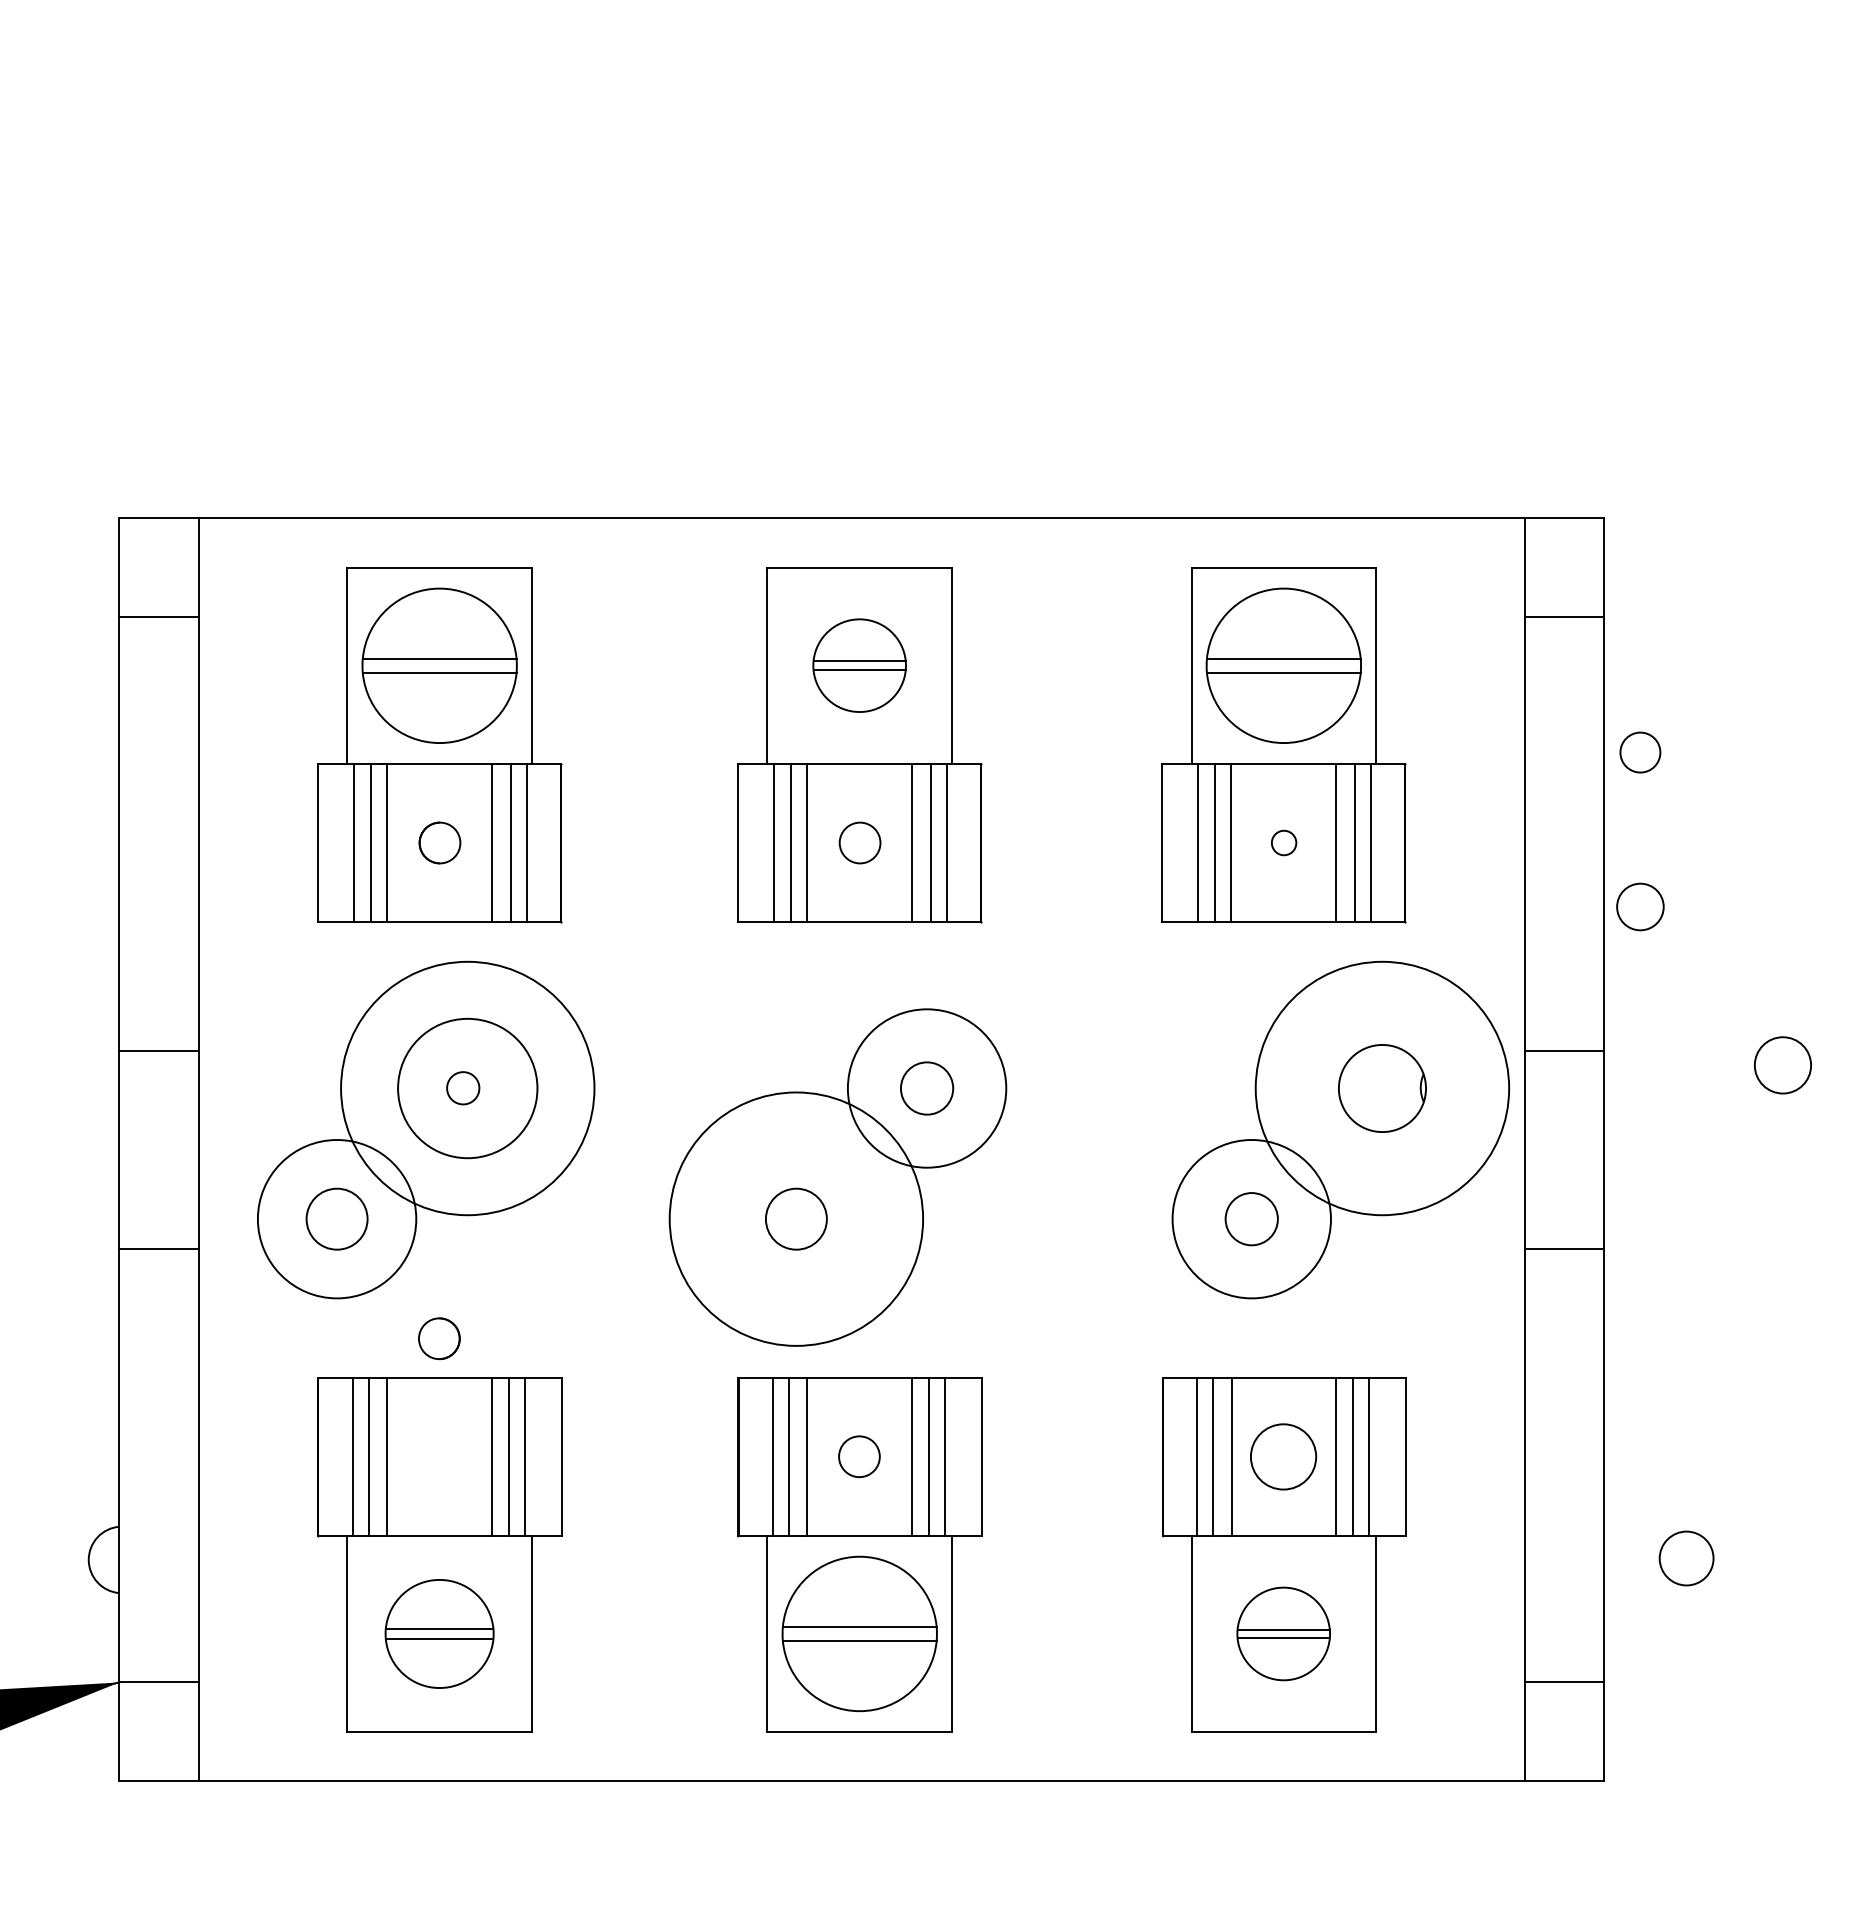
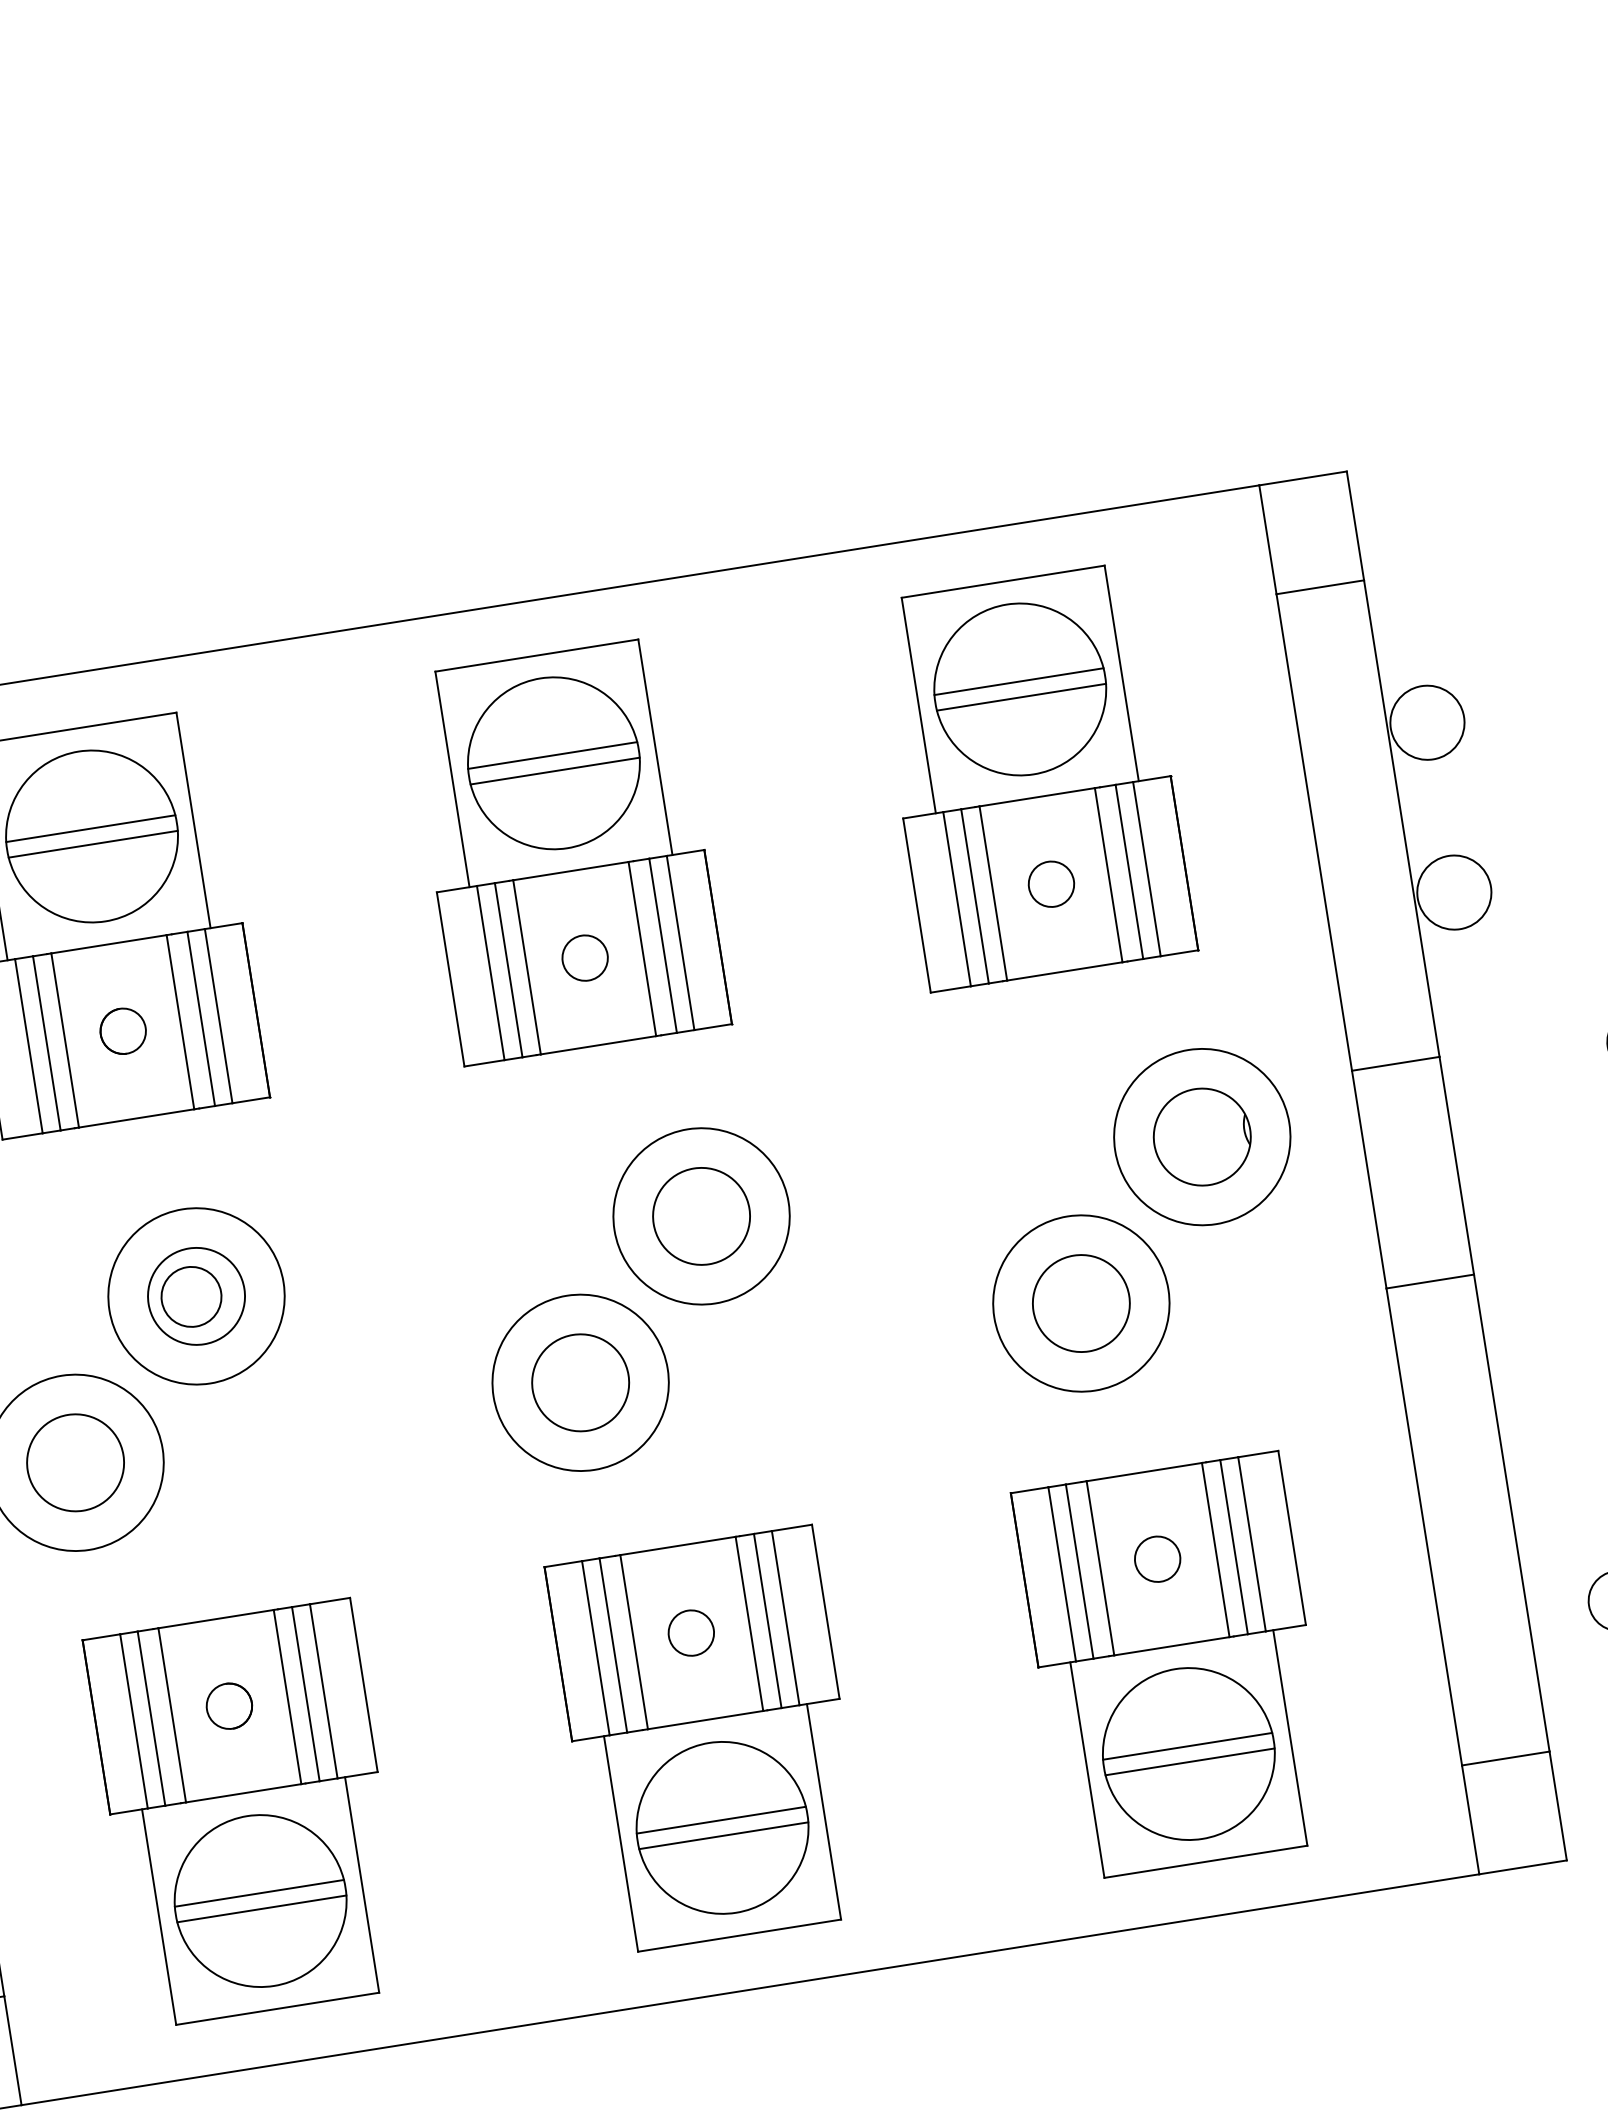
part: (859, 665) -> (553, 763), size x1.67
circle: (1640, 752) -> (1427, 722), size x1.67
part: (1283, 842) -> (1050, 883), size x1.67
circle: (1640, 906) -> (1454, 892), size x1.43
circle: (463, 1088) -> (191, 1297), size x1.67
circle: (467, 1088) -> (196, 1296), size x0.62
circle: (467, 1088) -> (196, 1296), size x0.62
circle: (926, 1088) -> (700, 1216), size x1.67
circle: (1382, 1088) -> (1202, 1137), size x0.62
circle: (336, 1218) -> (74, 1462), size x1.43
circle: (795, 1218) -> (579, 1382), size x1.43
circle: (1251, 1218) -> (1080, 1302), size x1.67
circle: (796, 1219) -> (580, 1383), size x0.62
part: (439, 1338) -> (229, 1705), moved
part: (1283, 1456) -> (1157, 1558), size x0.62
part: (439, 1633) -> (260, 1900), size x1.43
part: (1283, 1633) -> (1188, 1753), size x1.67

